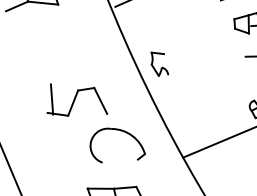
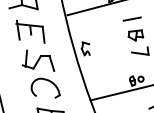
part: (51, 47) -> (30, 31), added
part: (118, 132) -> (47, 81), moved

